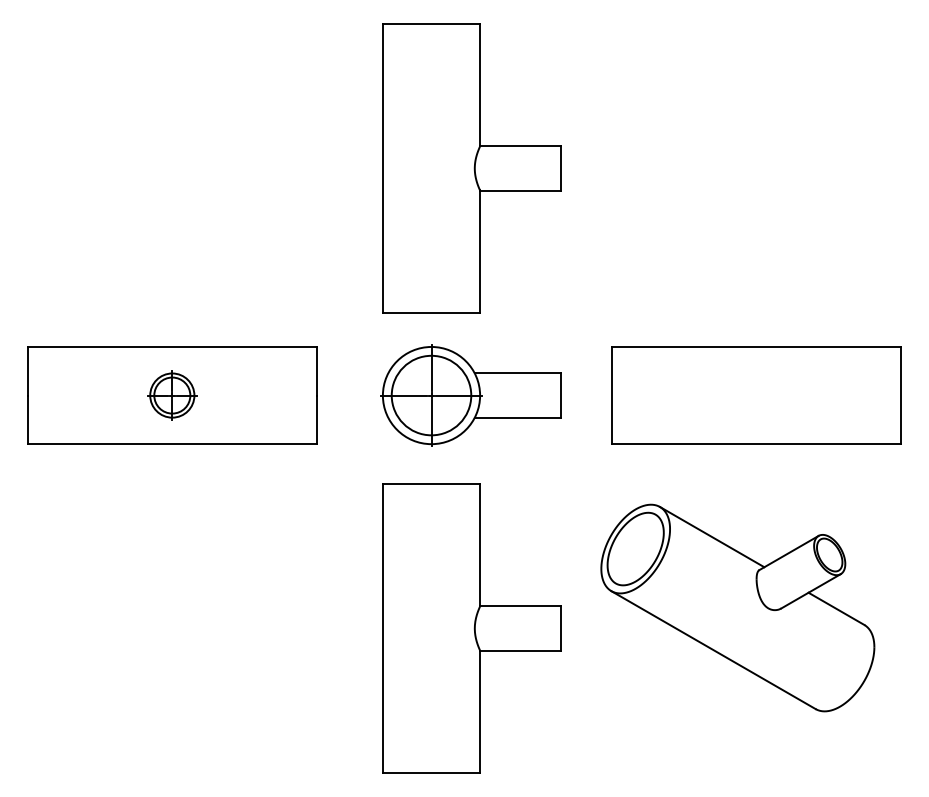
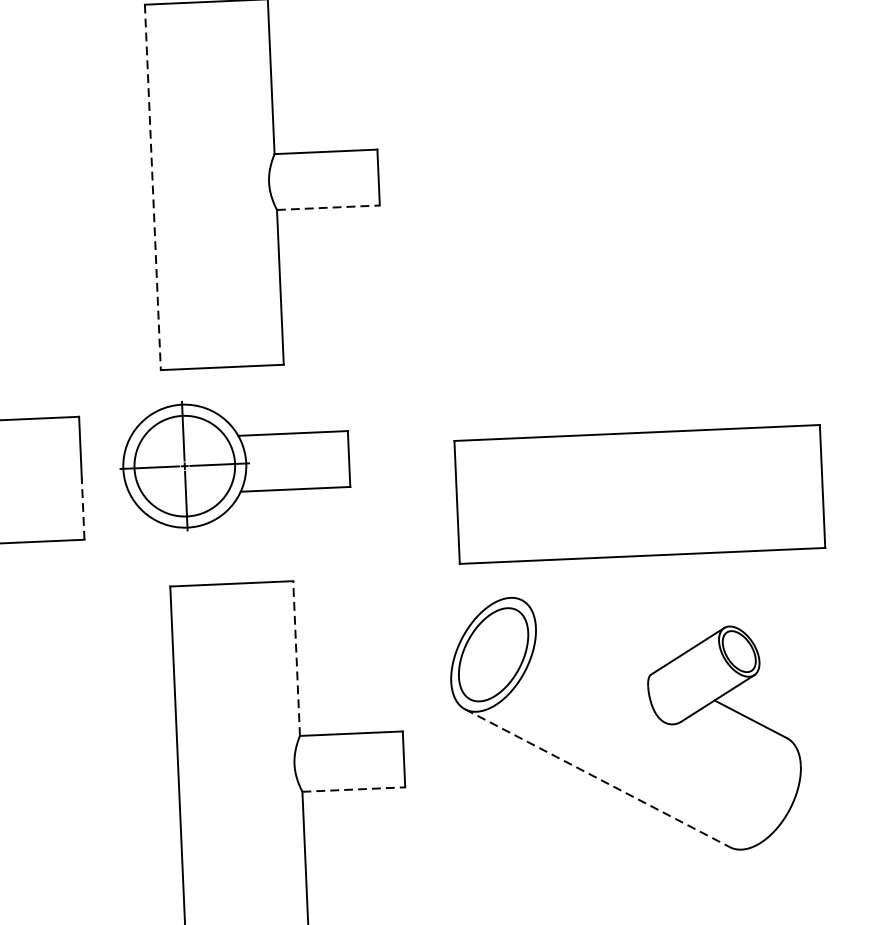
line: (382, 168) -> (152, 187), solid -> dashed
line: (520, 190) -> (328, 207), solid -> dashed
part: (470, 395) -> (234, 463), moved
part: (756, 395) -> (639, 494), moved
line: (316, 419) -> (82, 508), solid -> dashed
line: (712, 536) -> (590, 634), removed
line: (480, 544) -> (297, 657), solid -> dashed
line: (520, 650) -> (353, 789), solid -> dashed
line: (713, 650) -> (597, 778), solid -> dashed

